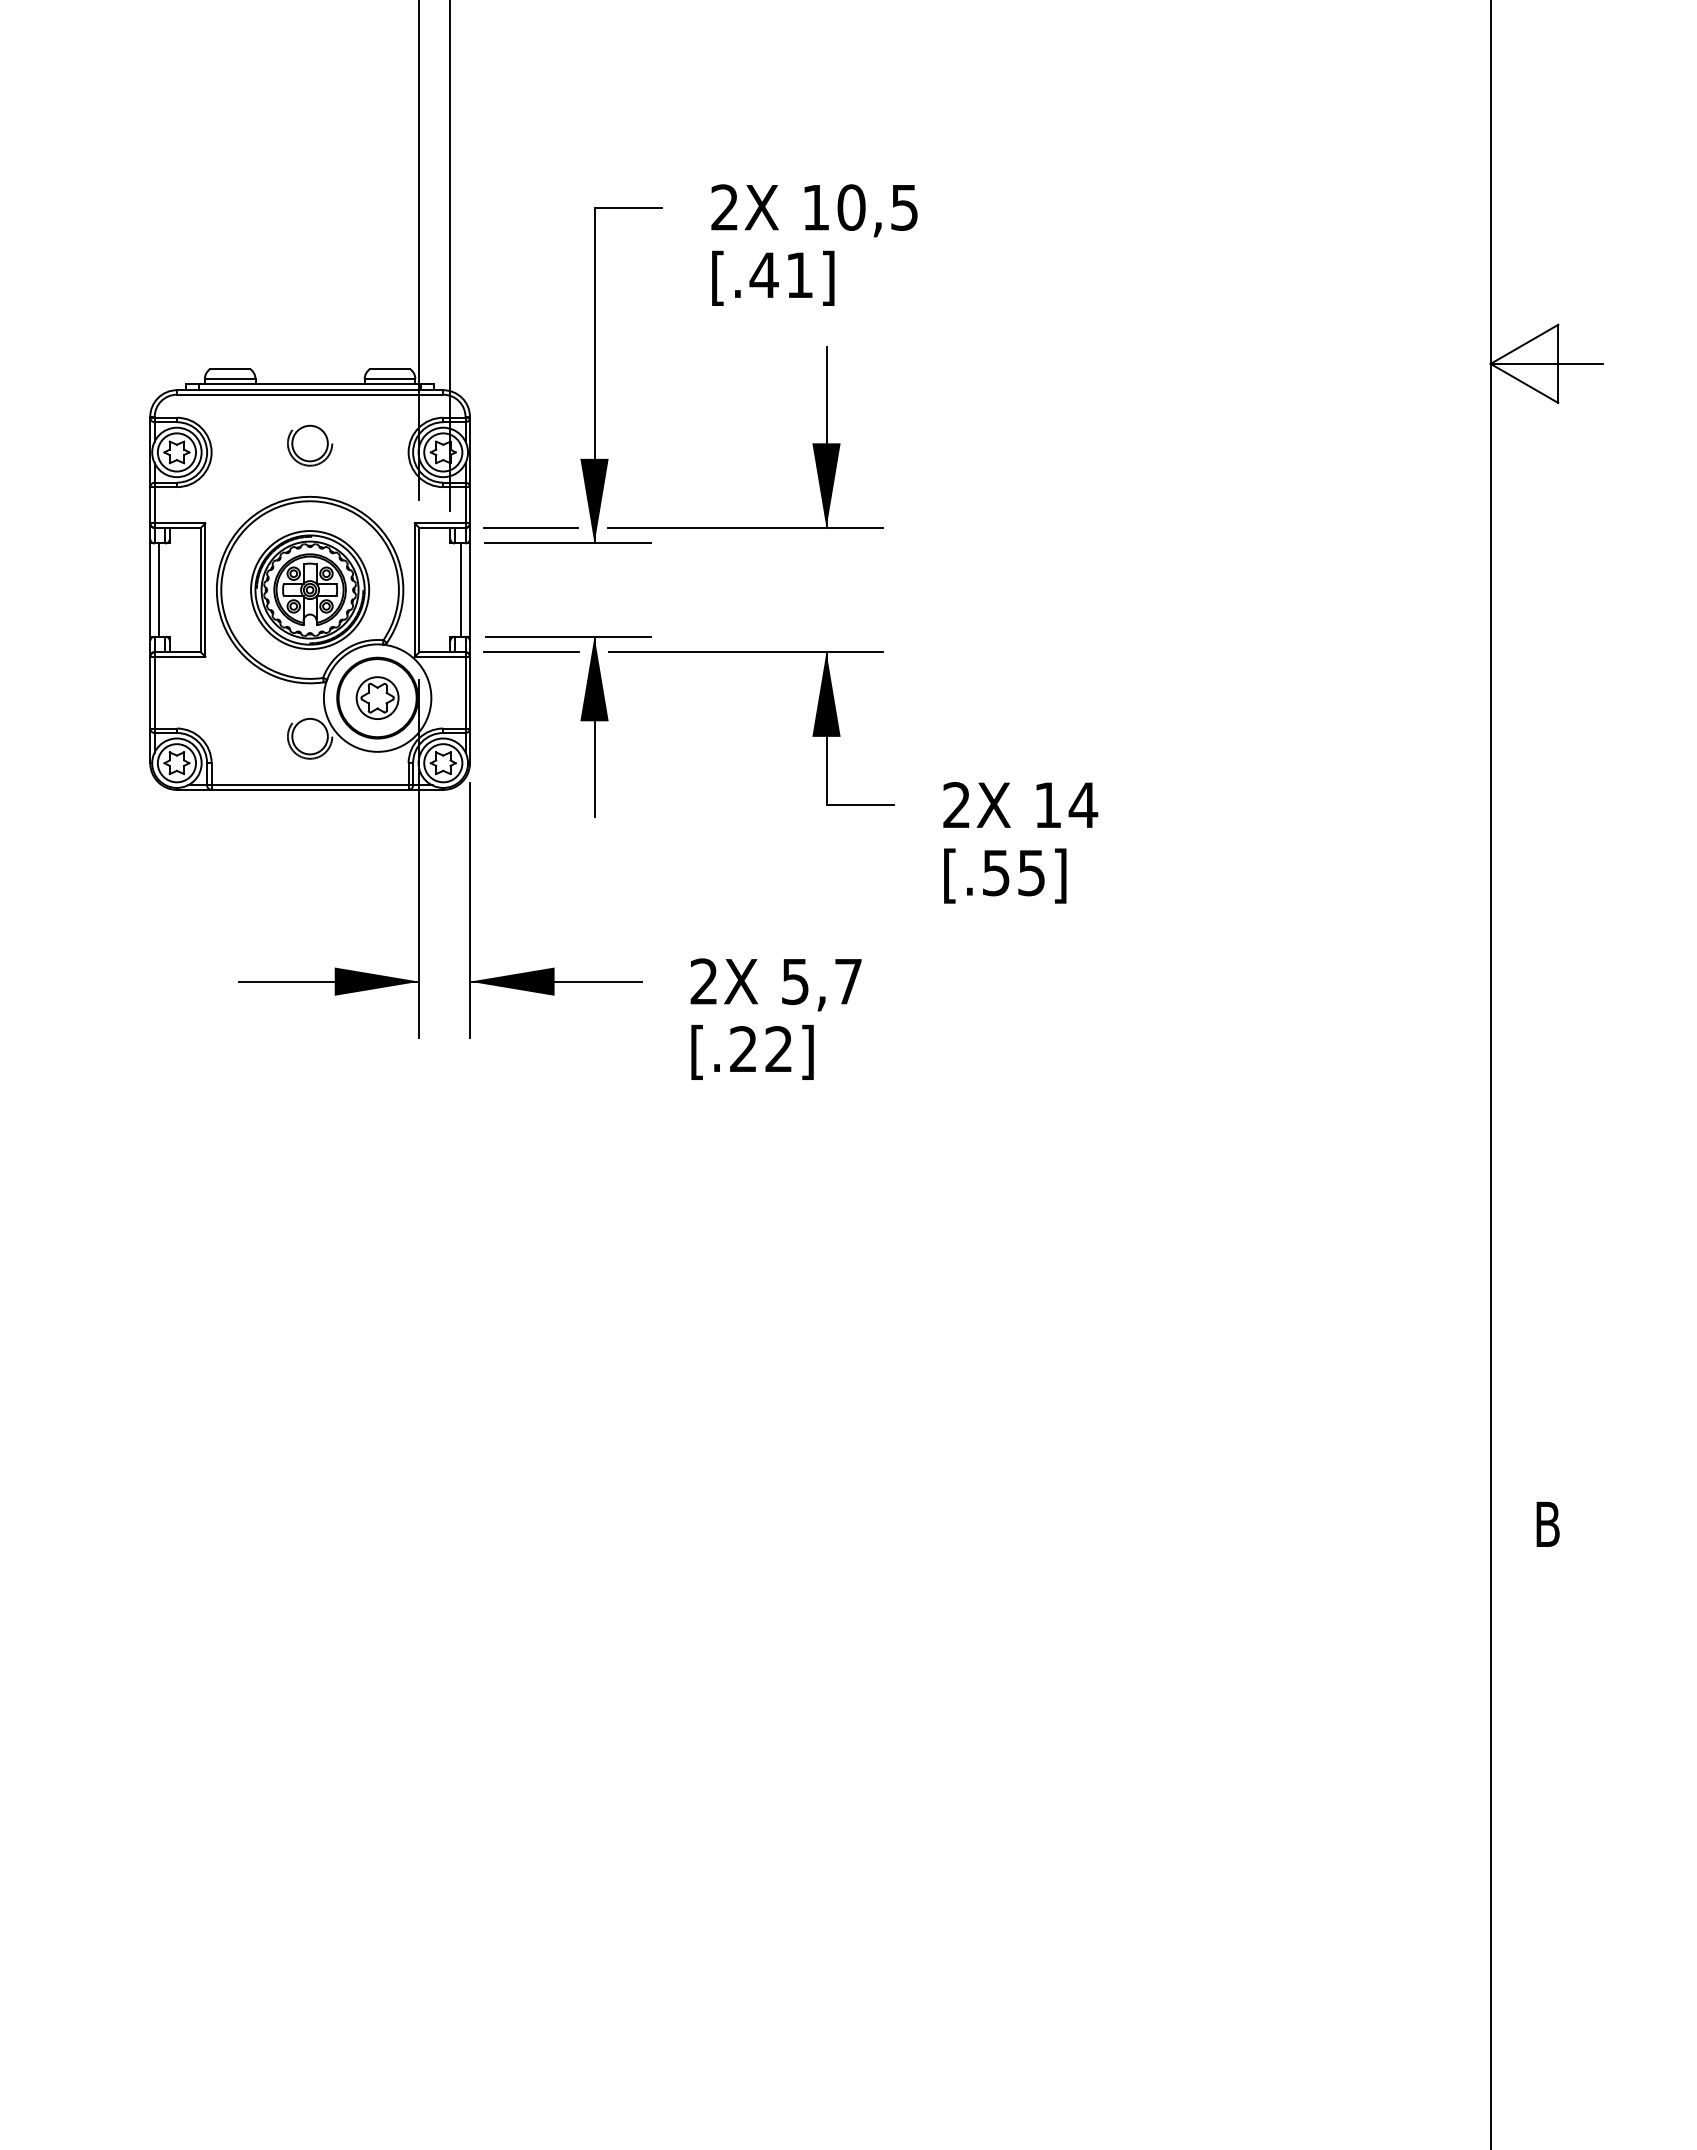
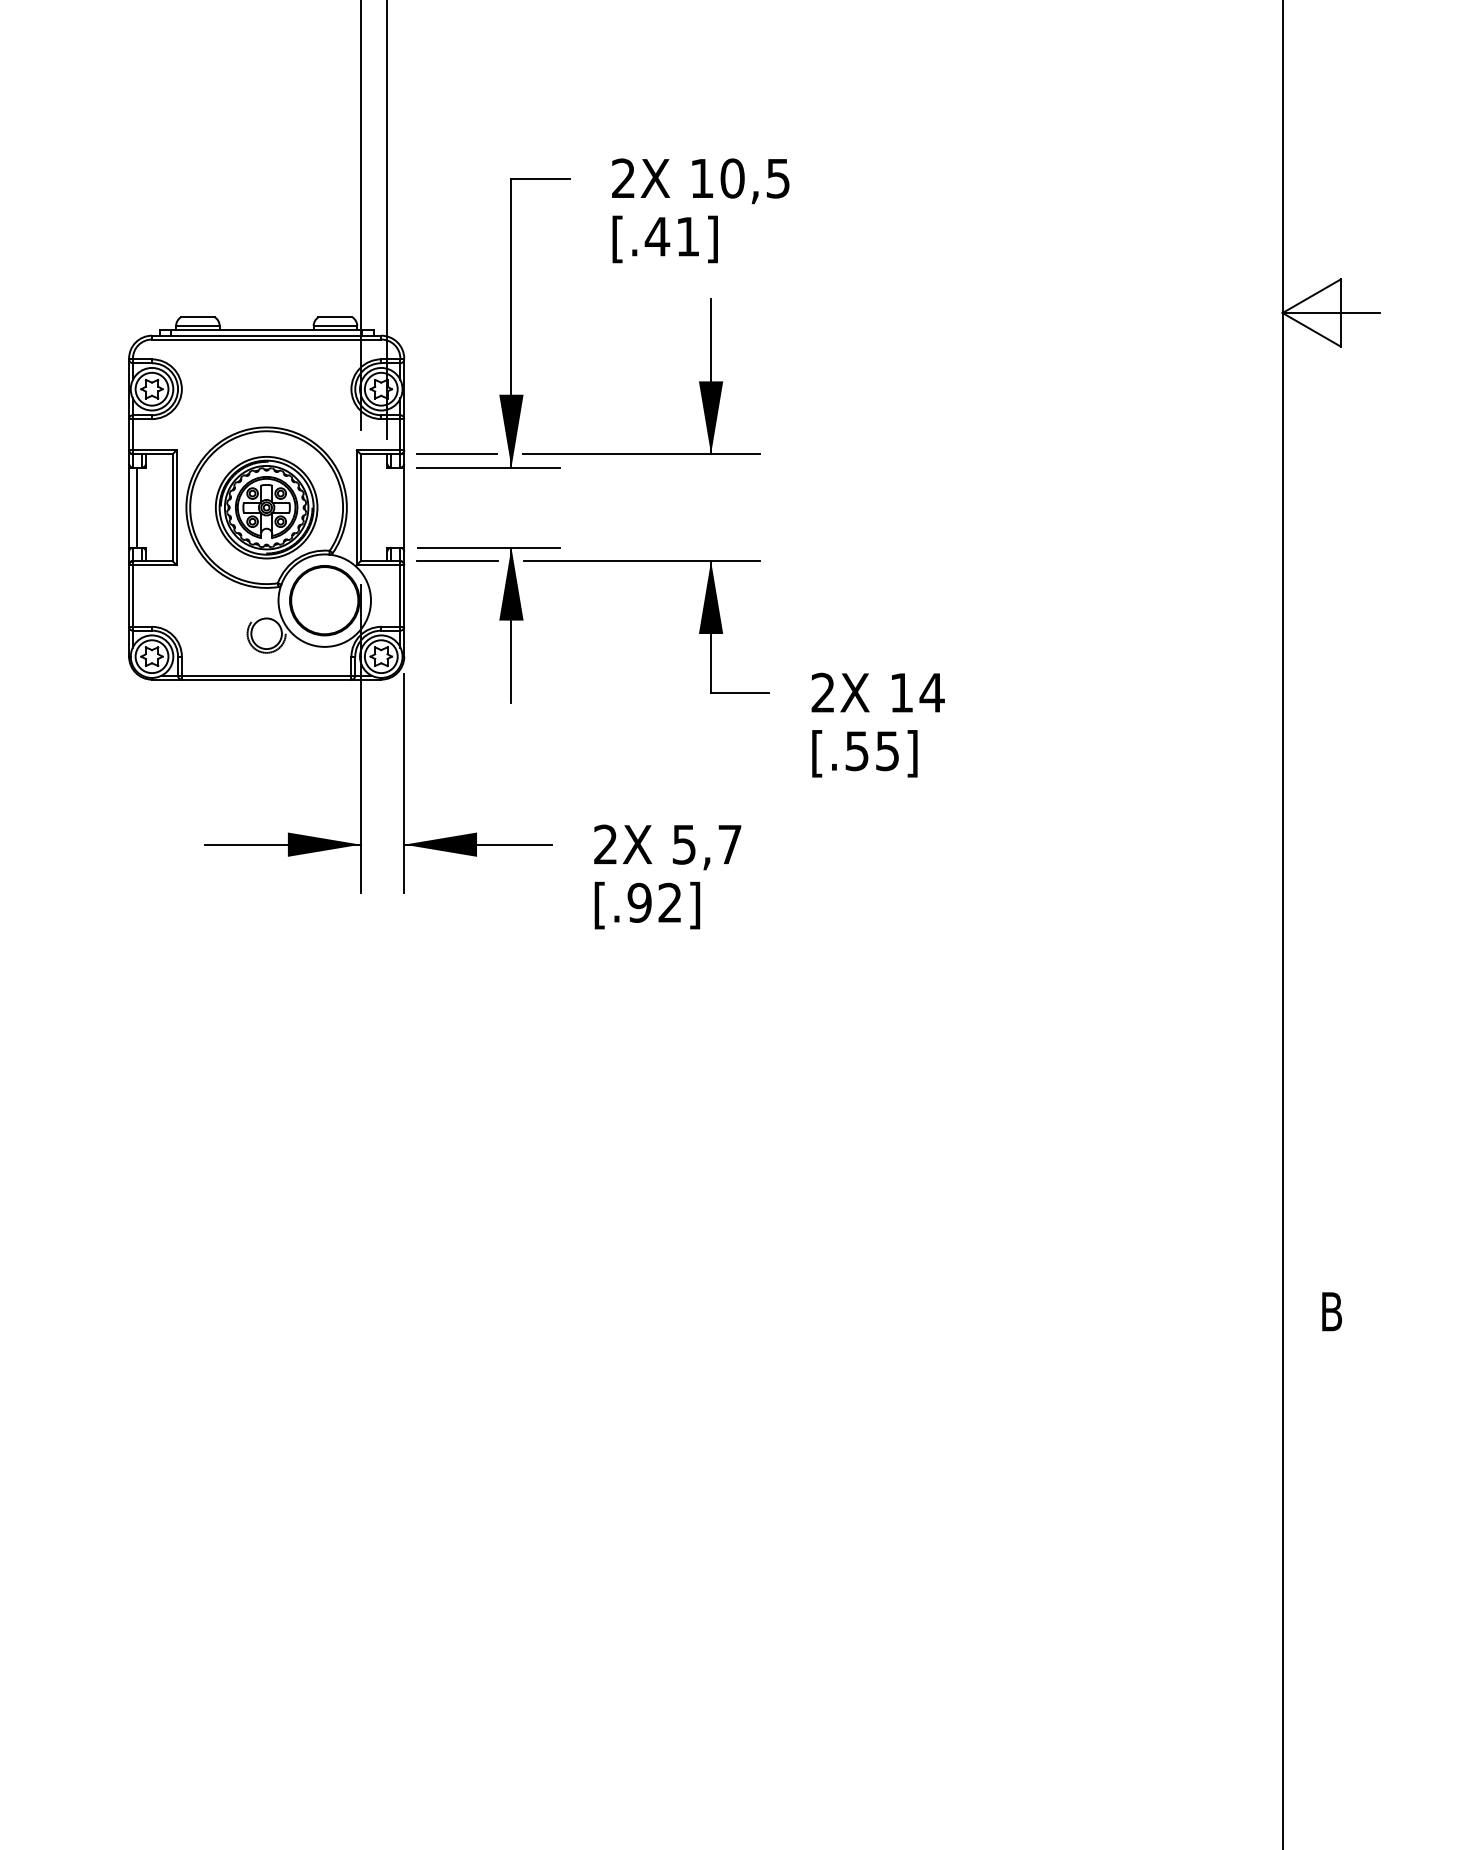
part: (310, 445) -> (266, 383), removed
line: (461, 589) -> (396, 507), removed
part: (377, 697) -> (324, 600), removed
text: (743, 1049) -> (639, 903), [.22] -> [.92]

